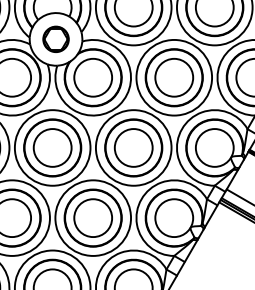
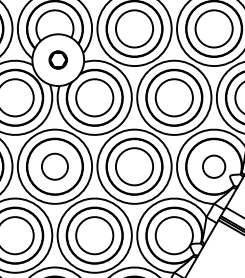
part: (55, 38) -> (57, 59), size x0.7
circle: (52, 147) -> (54, 166), size x0.7
circle: (214, 147) -> (213, 166), size x0.6

